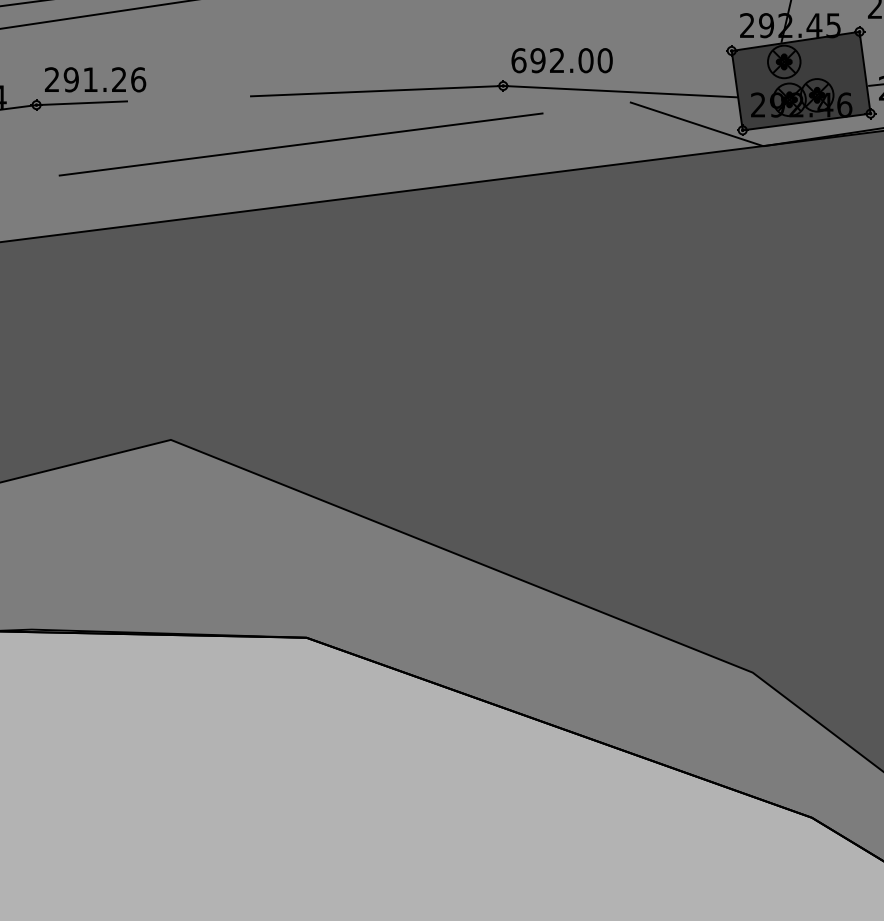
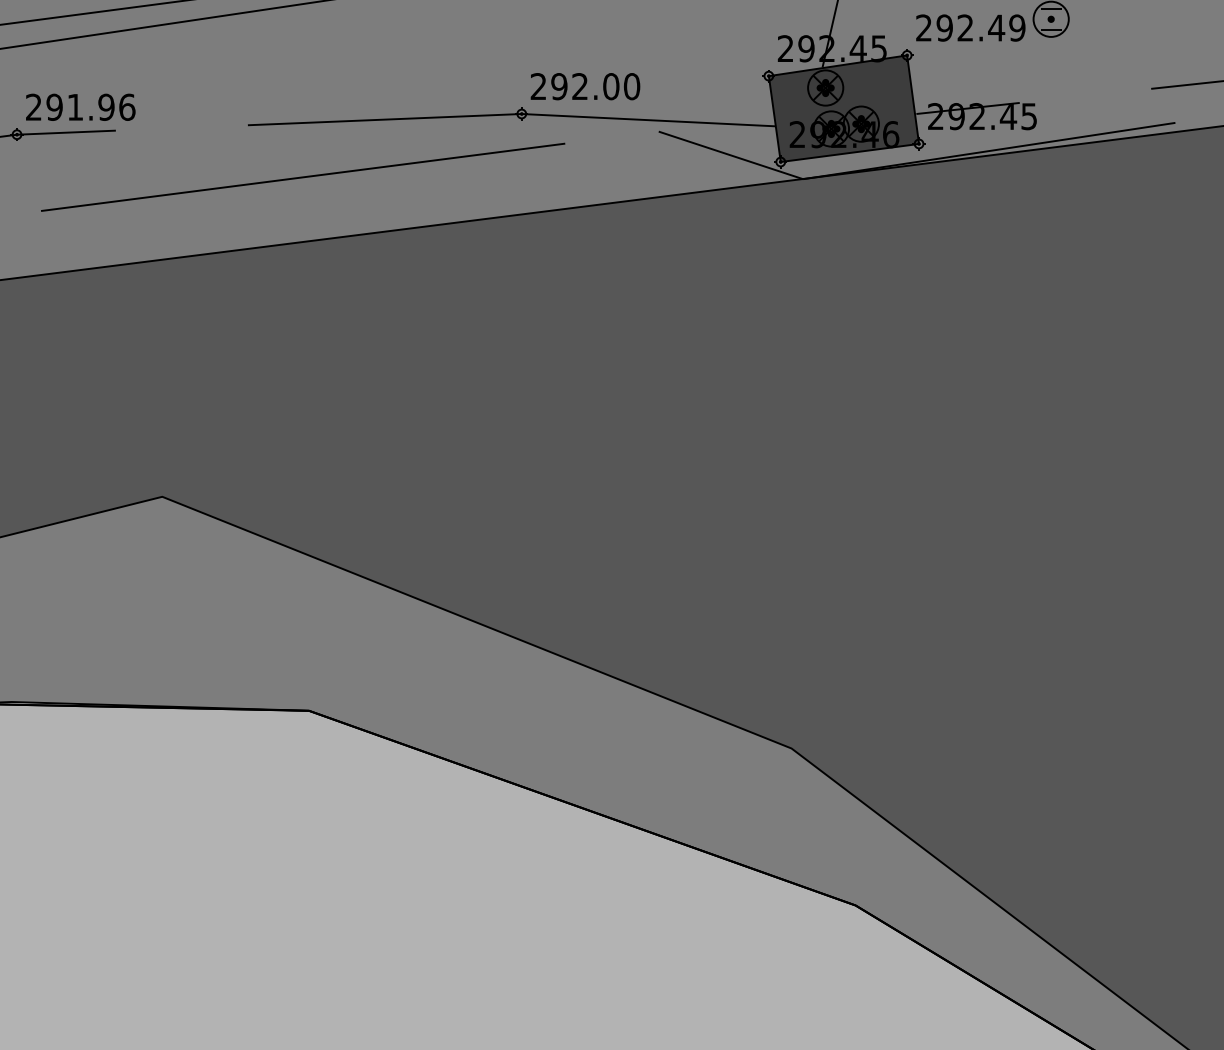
text: (518, 60) -> (538, 86), 692.00 -> 292.00
text: (119, 79) -> (106, 107), 291.26 -> 291.96

